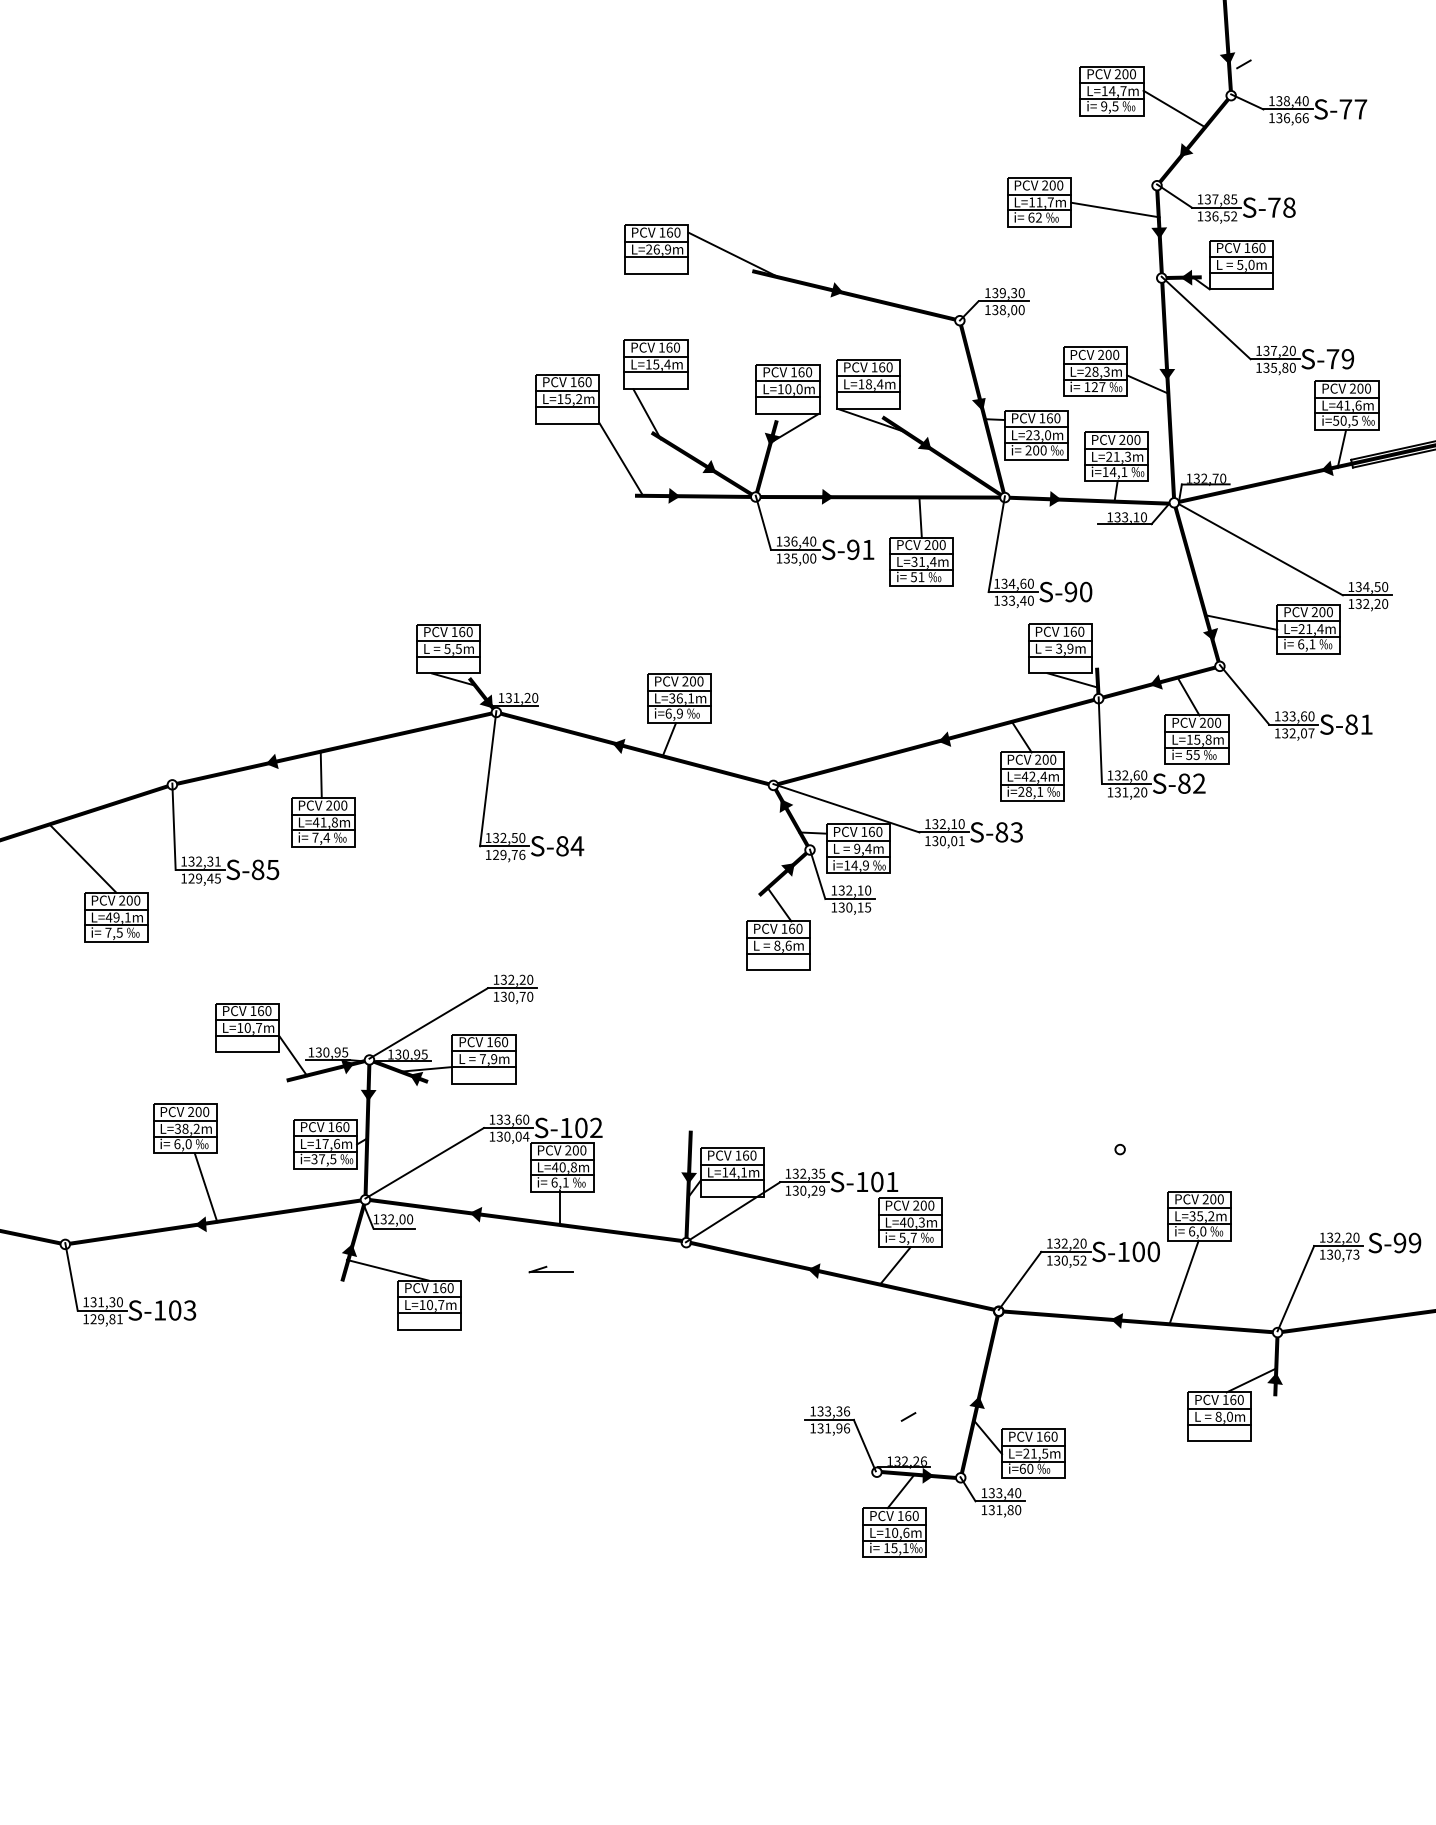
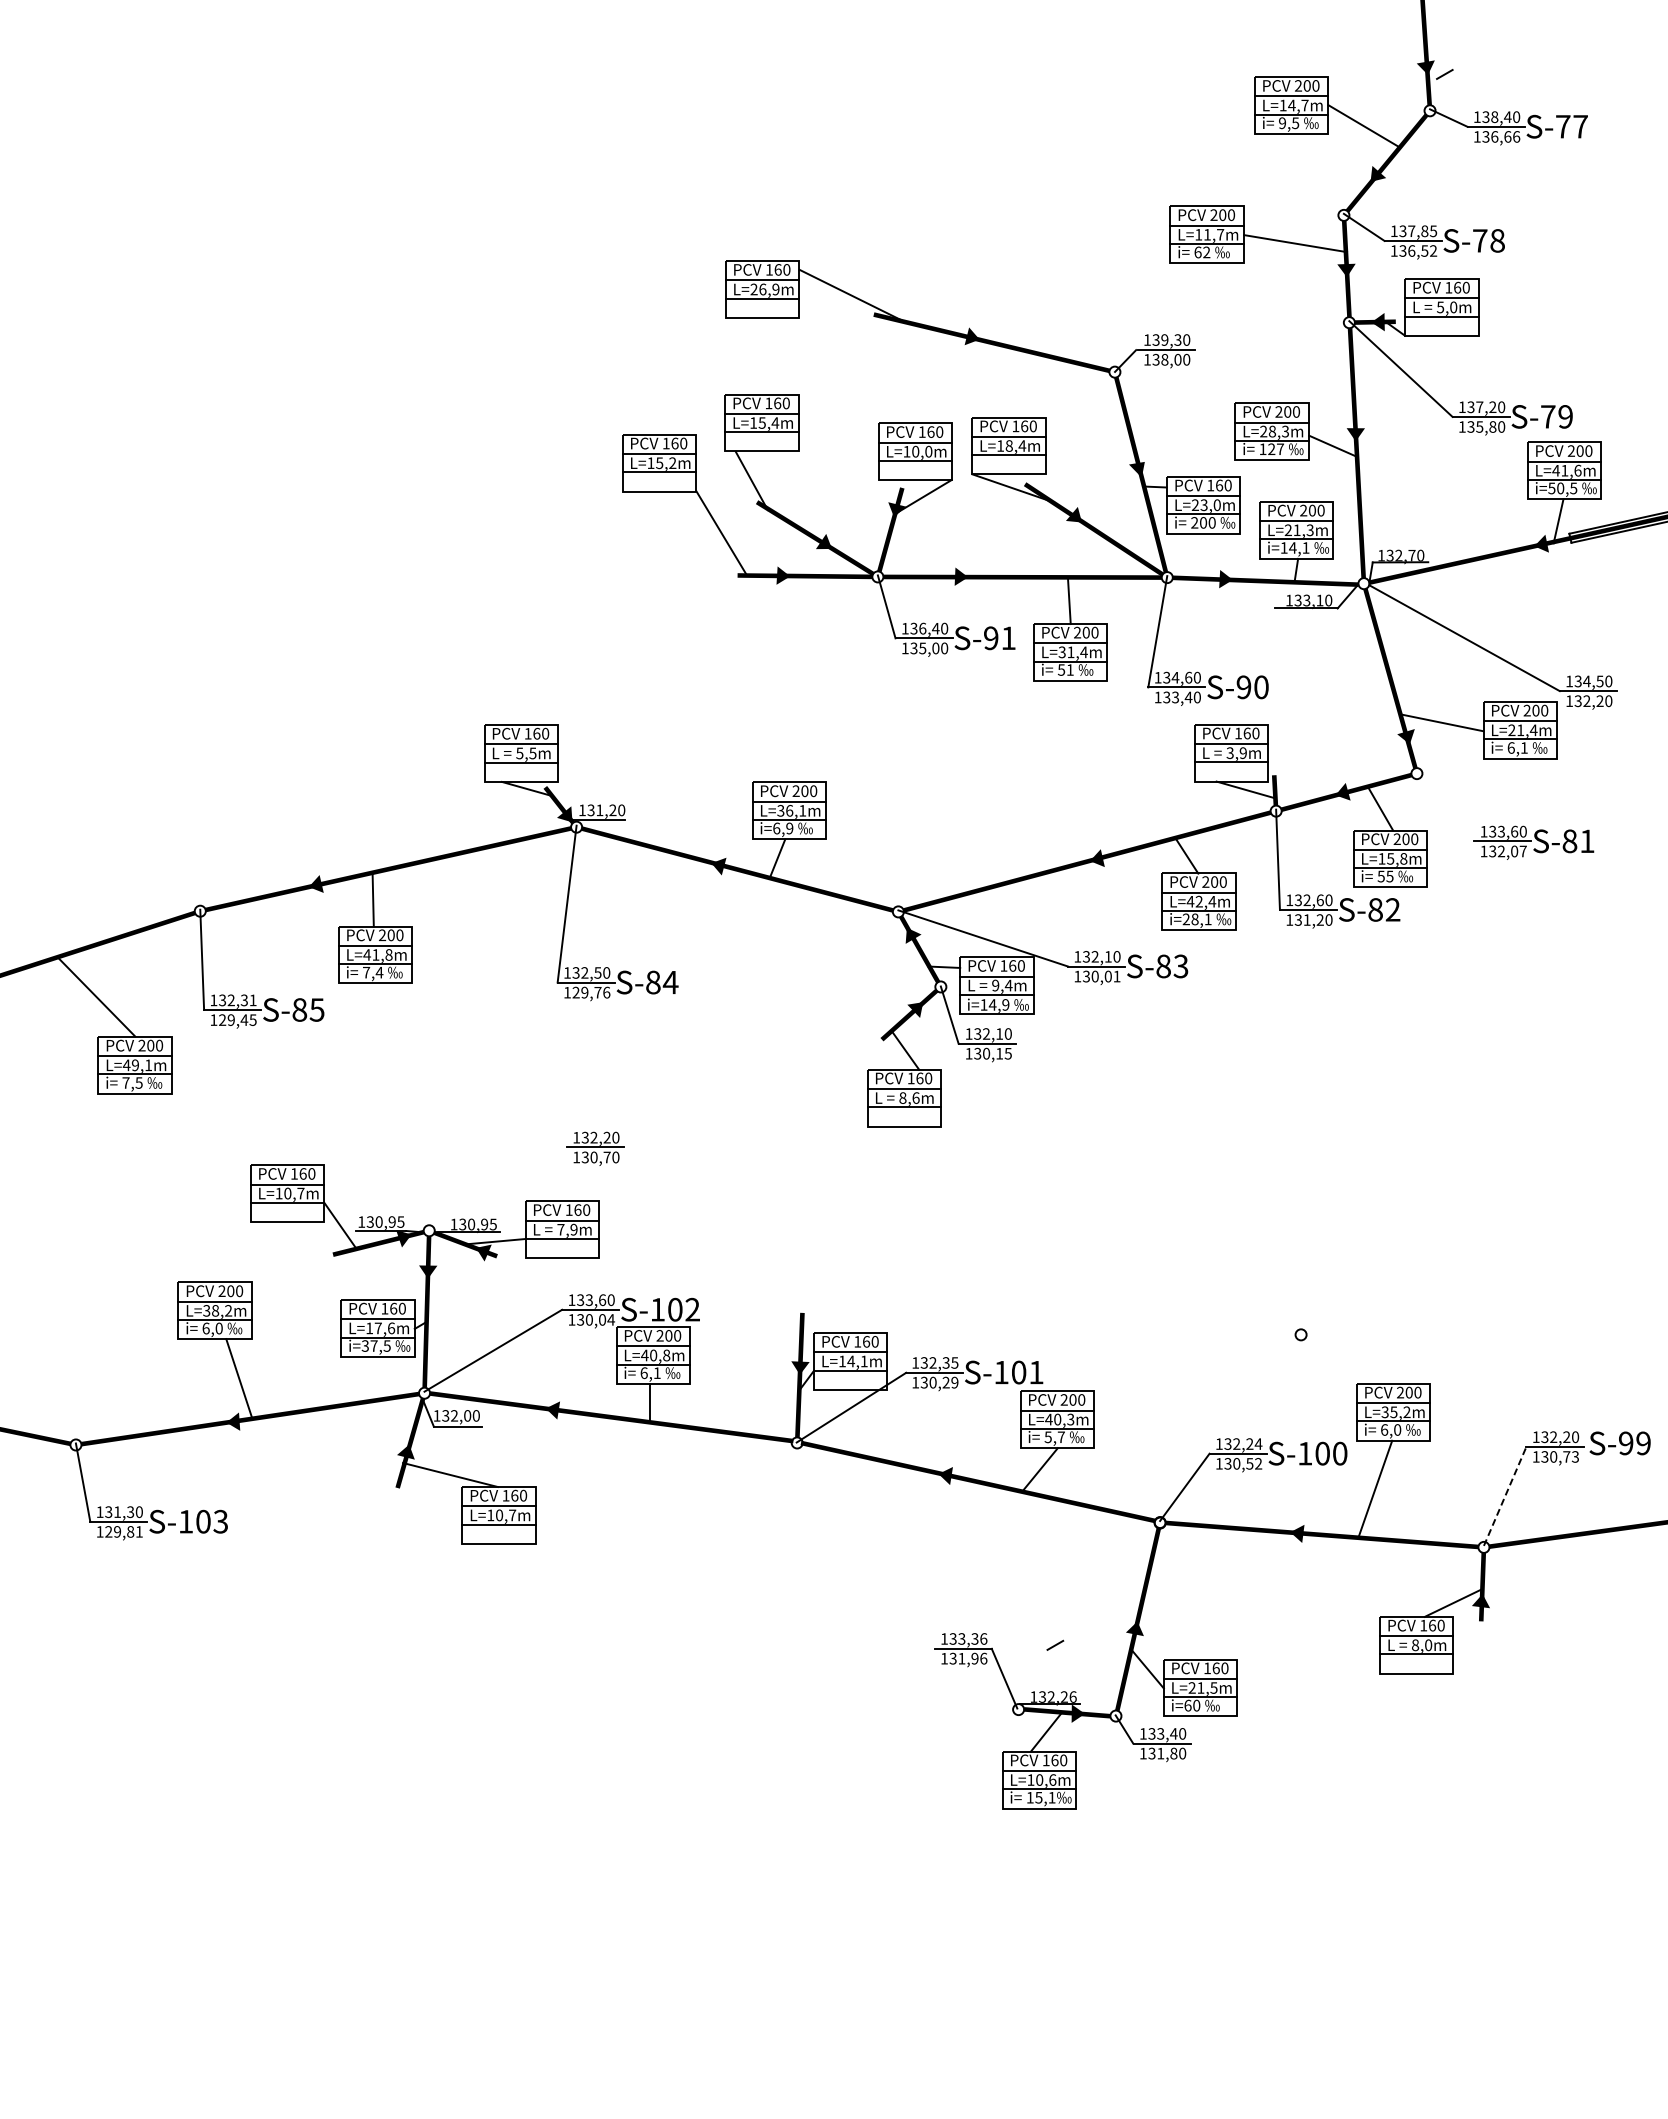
line: (1244, 694) -> (1445, 806), removed
line: (428, 1023) -> (497, 1188), removed
text: (1083, 1243) -> (1258, 1443), 132,20 -> 132,24
part: (550, 1269) -> (639, 1474), removed
line: (1296, 1288) -> (1505, 1496), solid -> dashed

